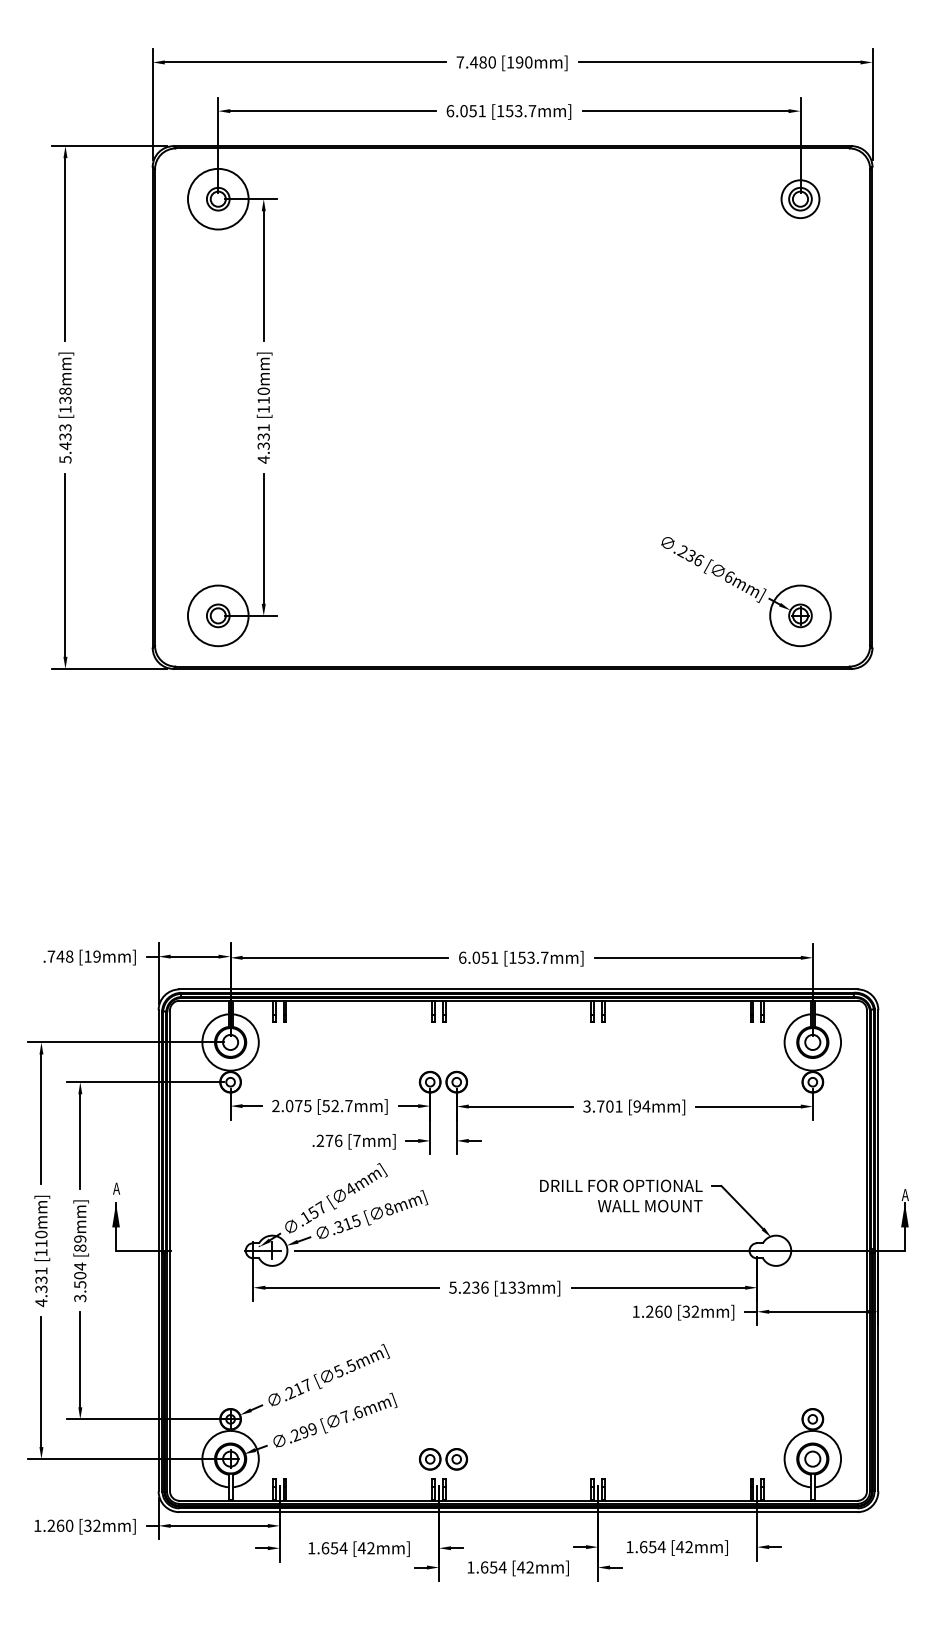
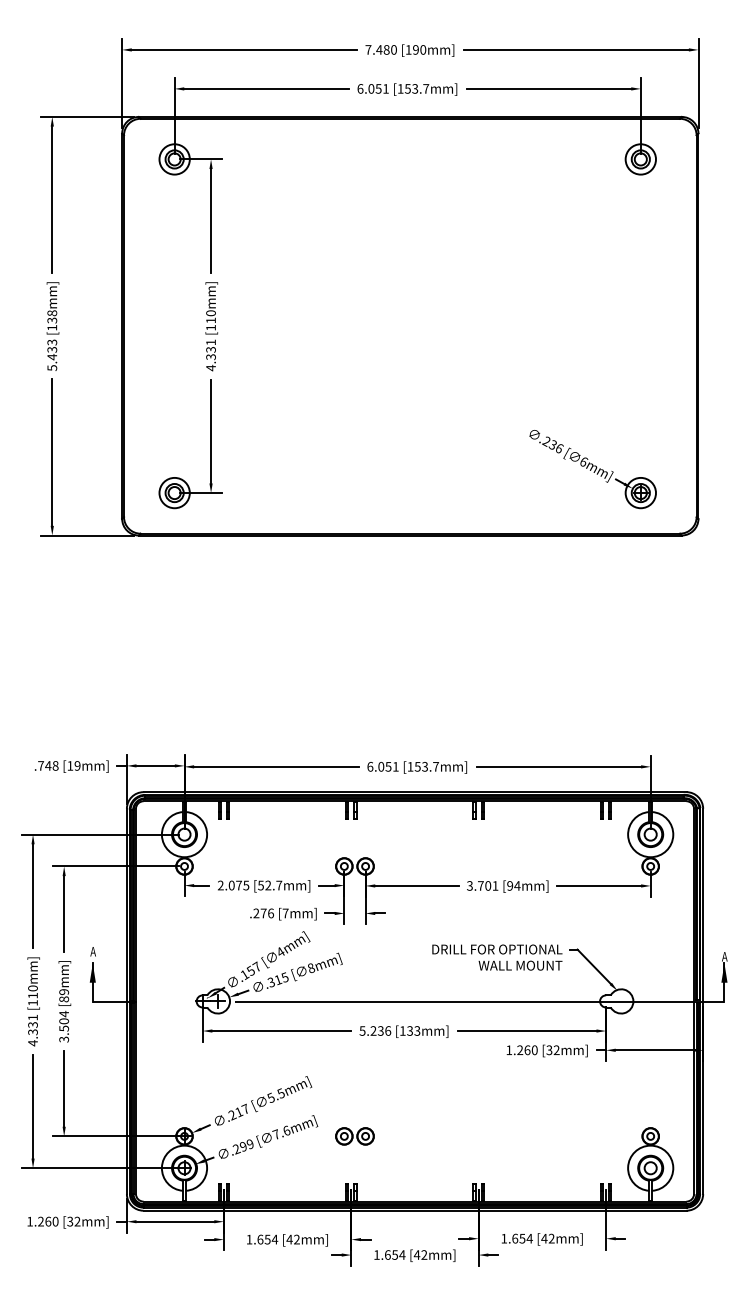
circle: (218, 199) -> (174, 159), size x0.62
circle: (218, 615) -> (174, 492), size x0.62
circle: (800, 615) -> (640, 492), size x0.62
part: (443, 1459) -> (354, 1136), moved

